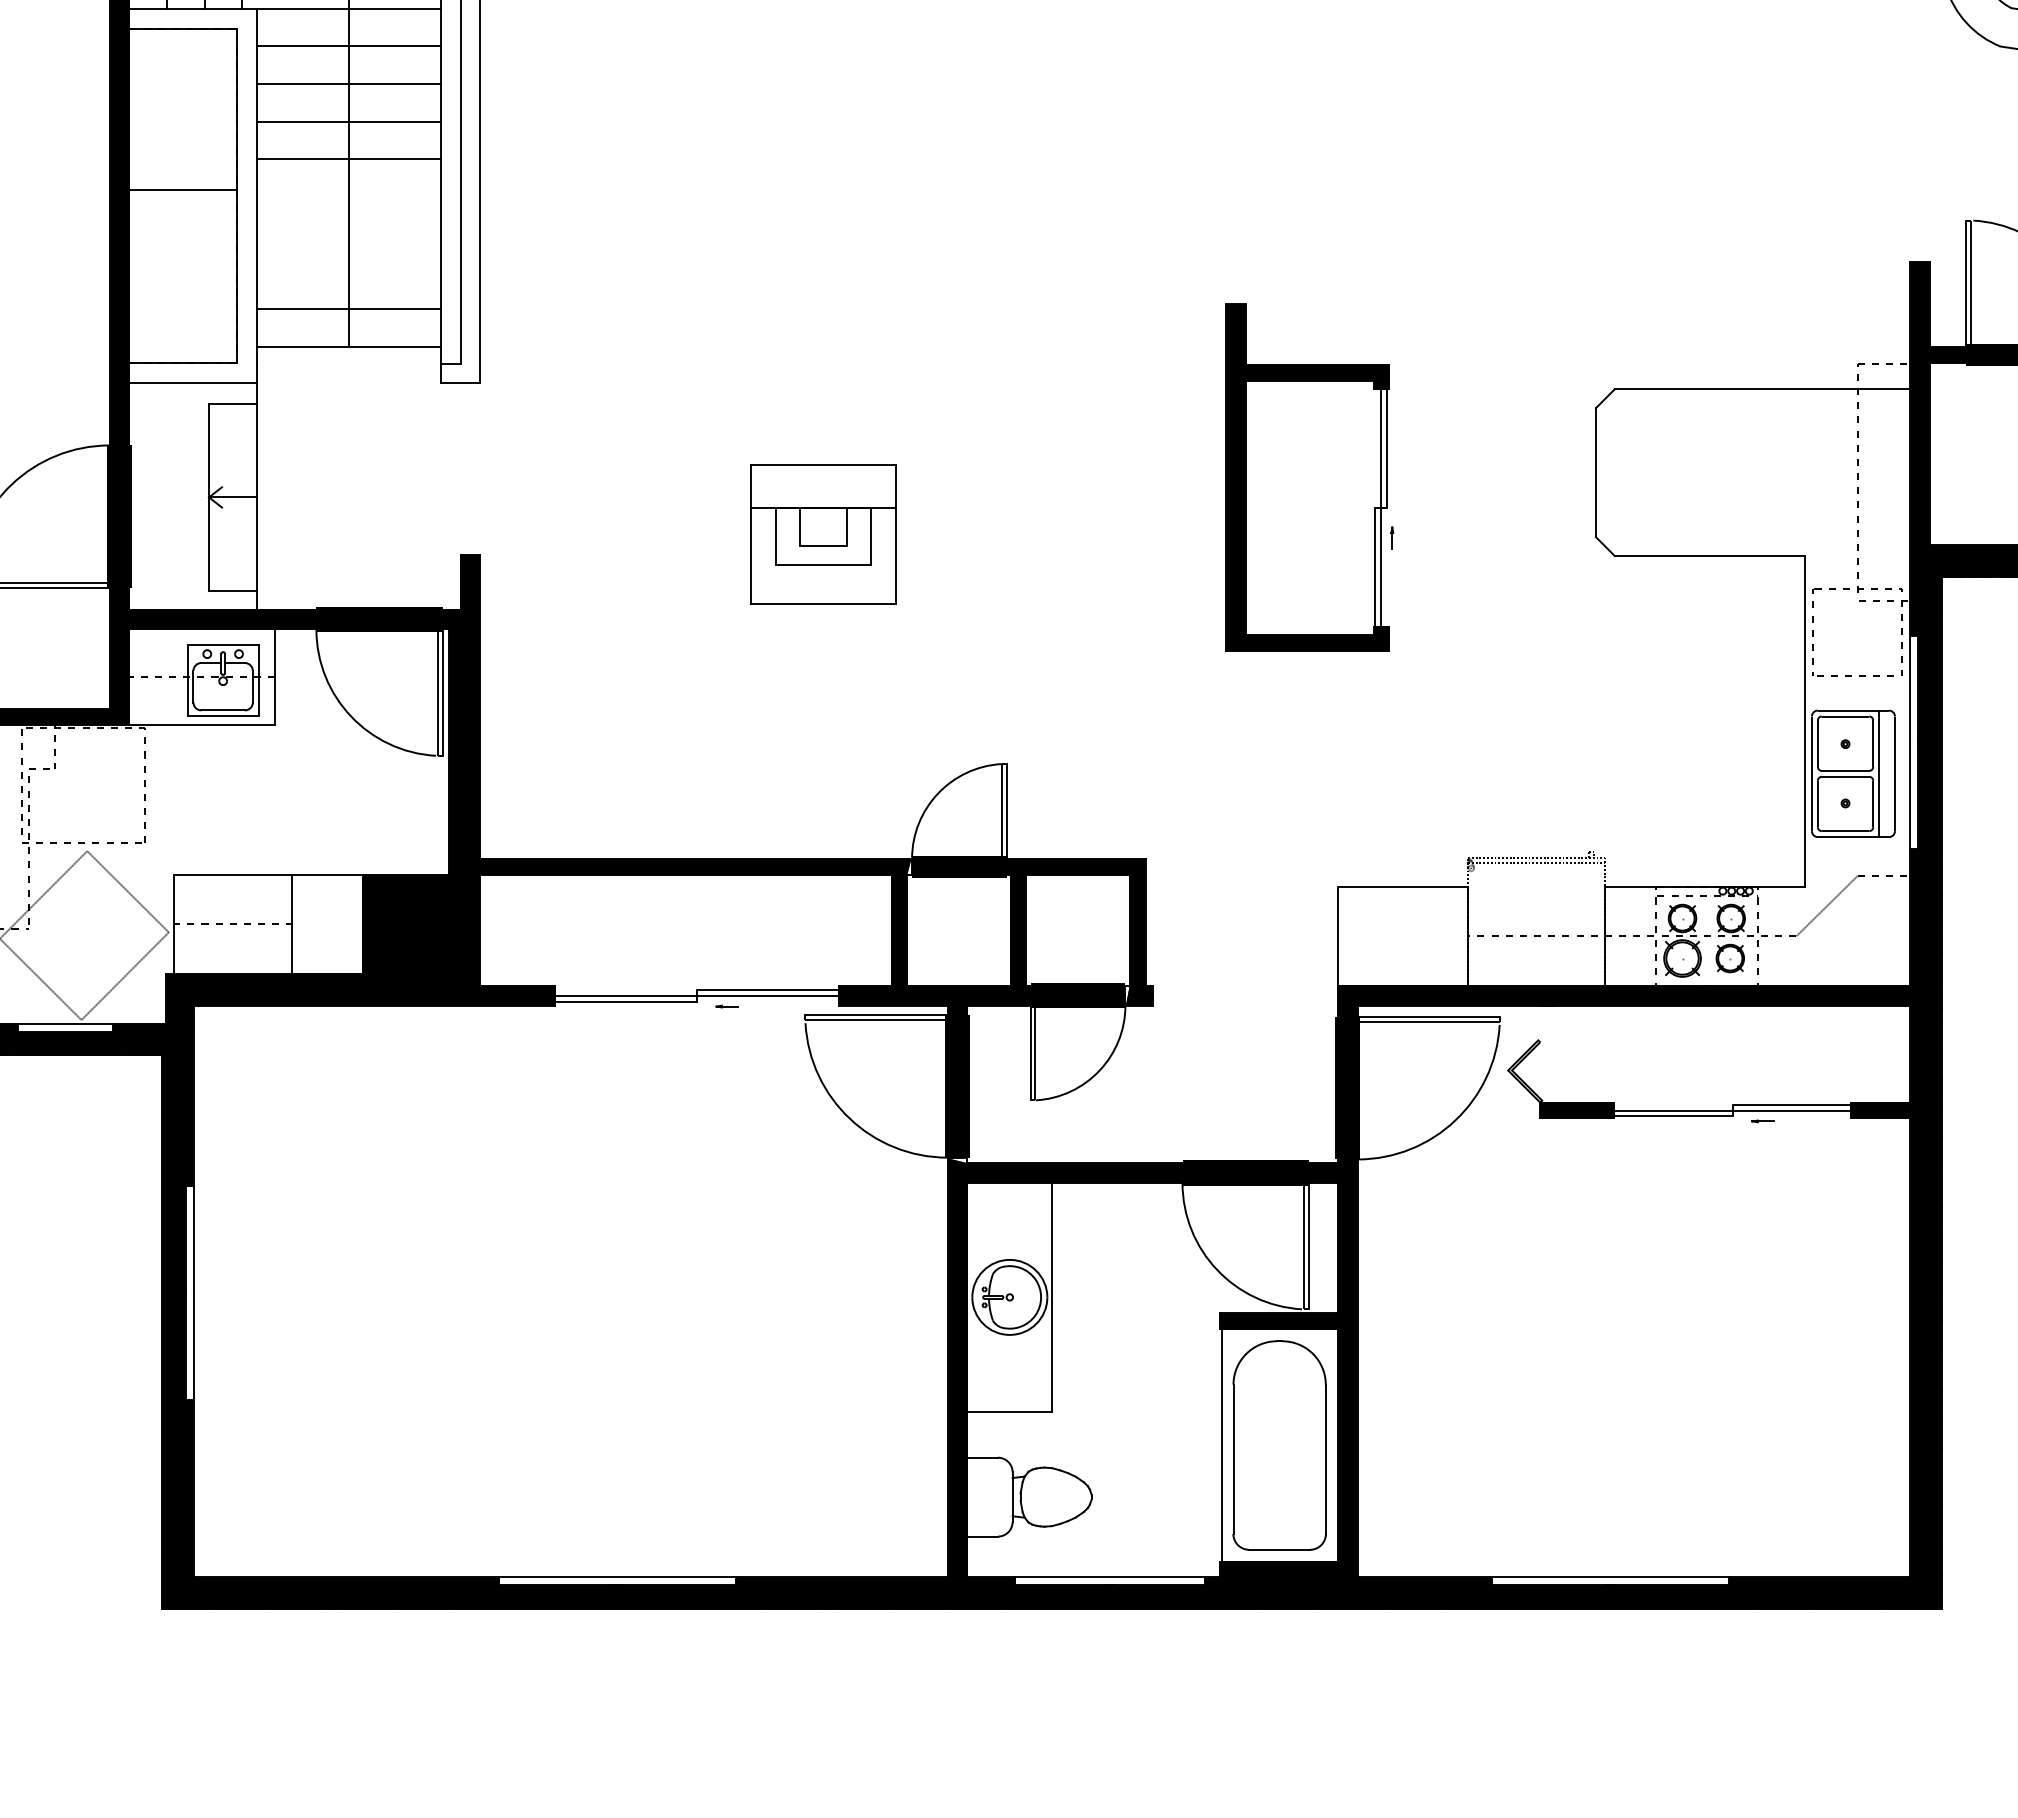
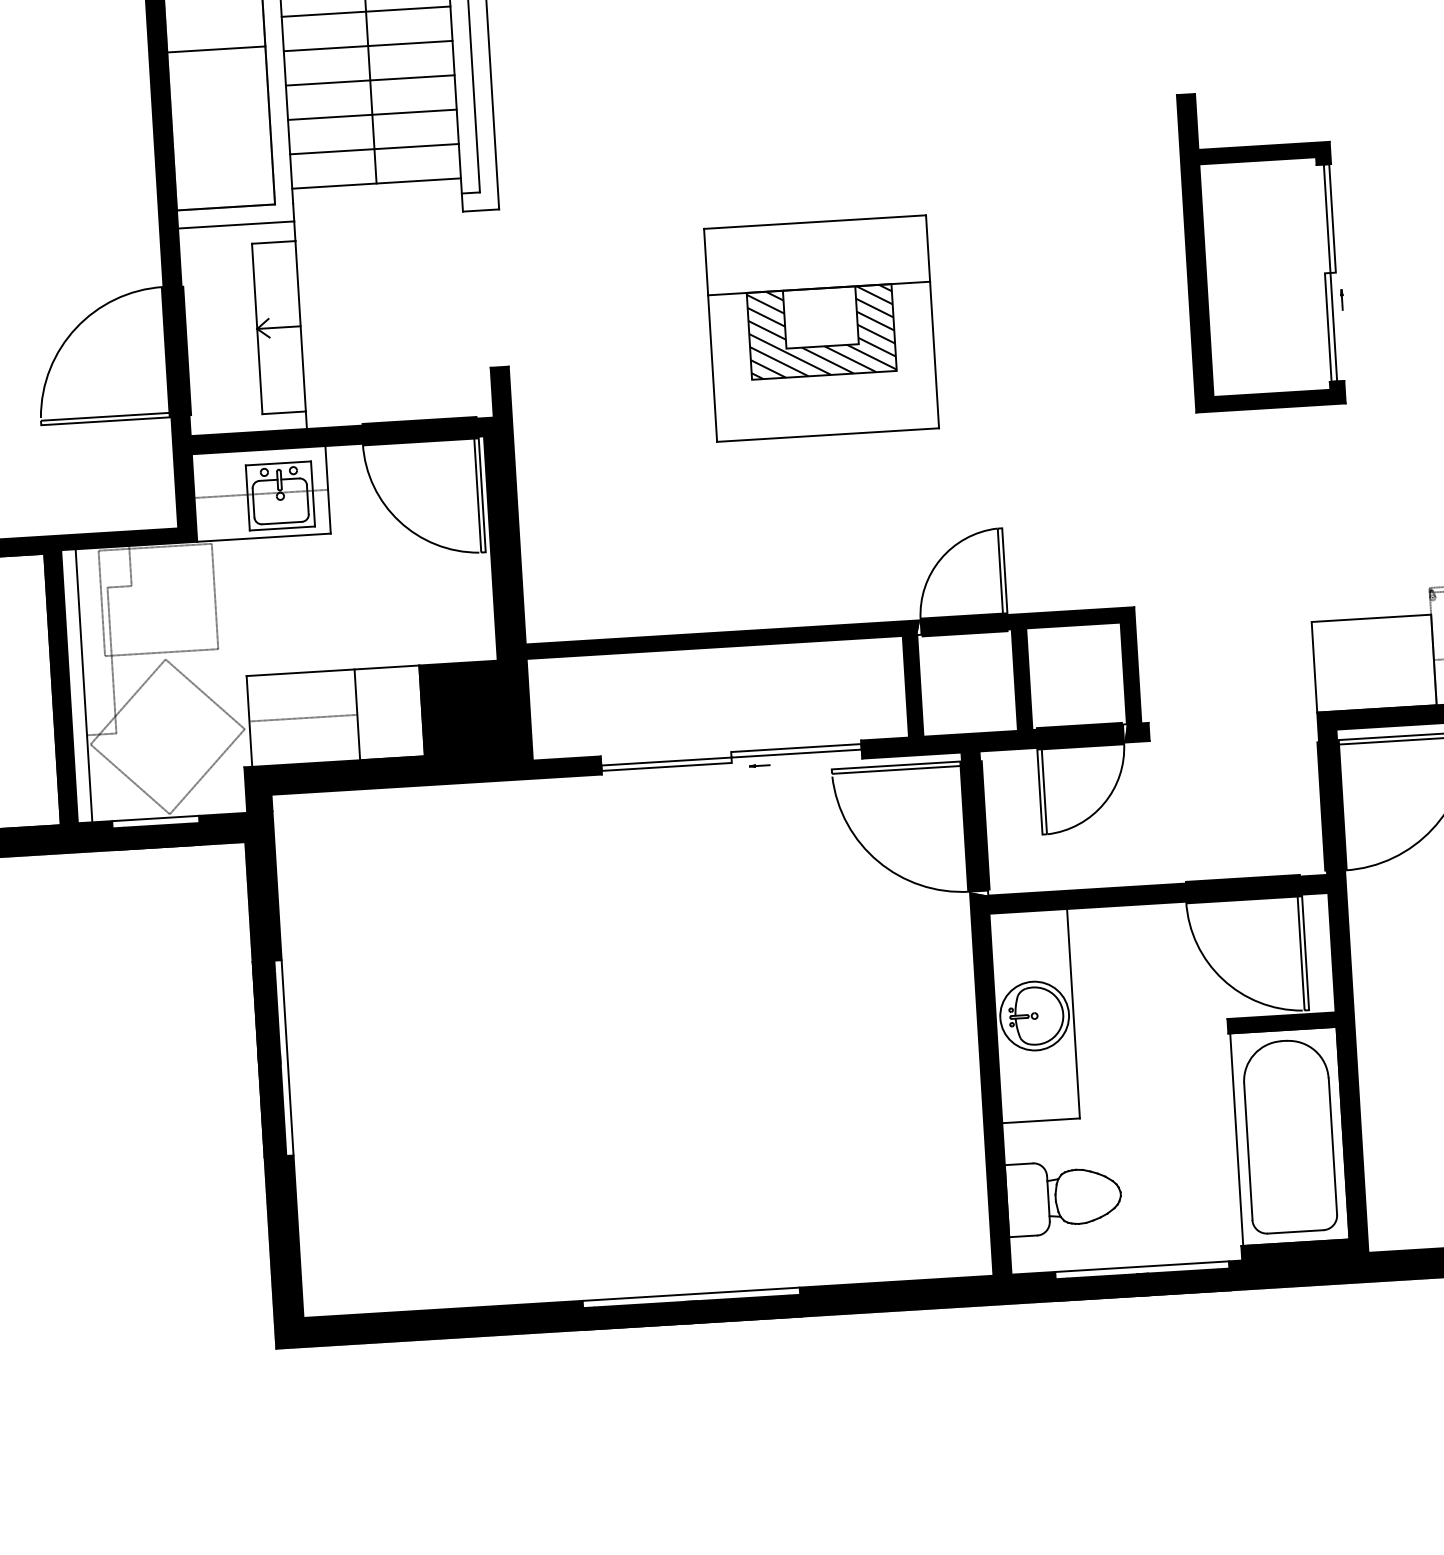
line: (348, 196) -> (368, 45), added
line: (348, 234) -> (370, 80), added
line: (348, 271) -> (372, 114), added
part: (823, 534) -> (821, 328), size x1.67

